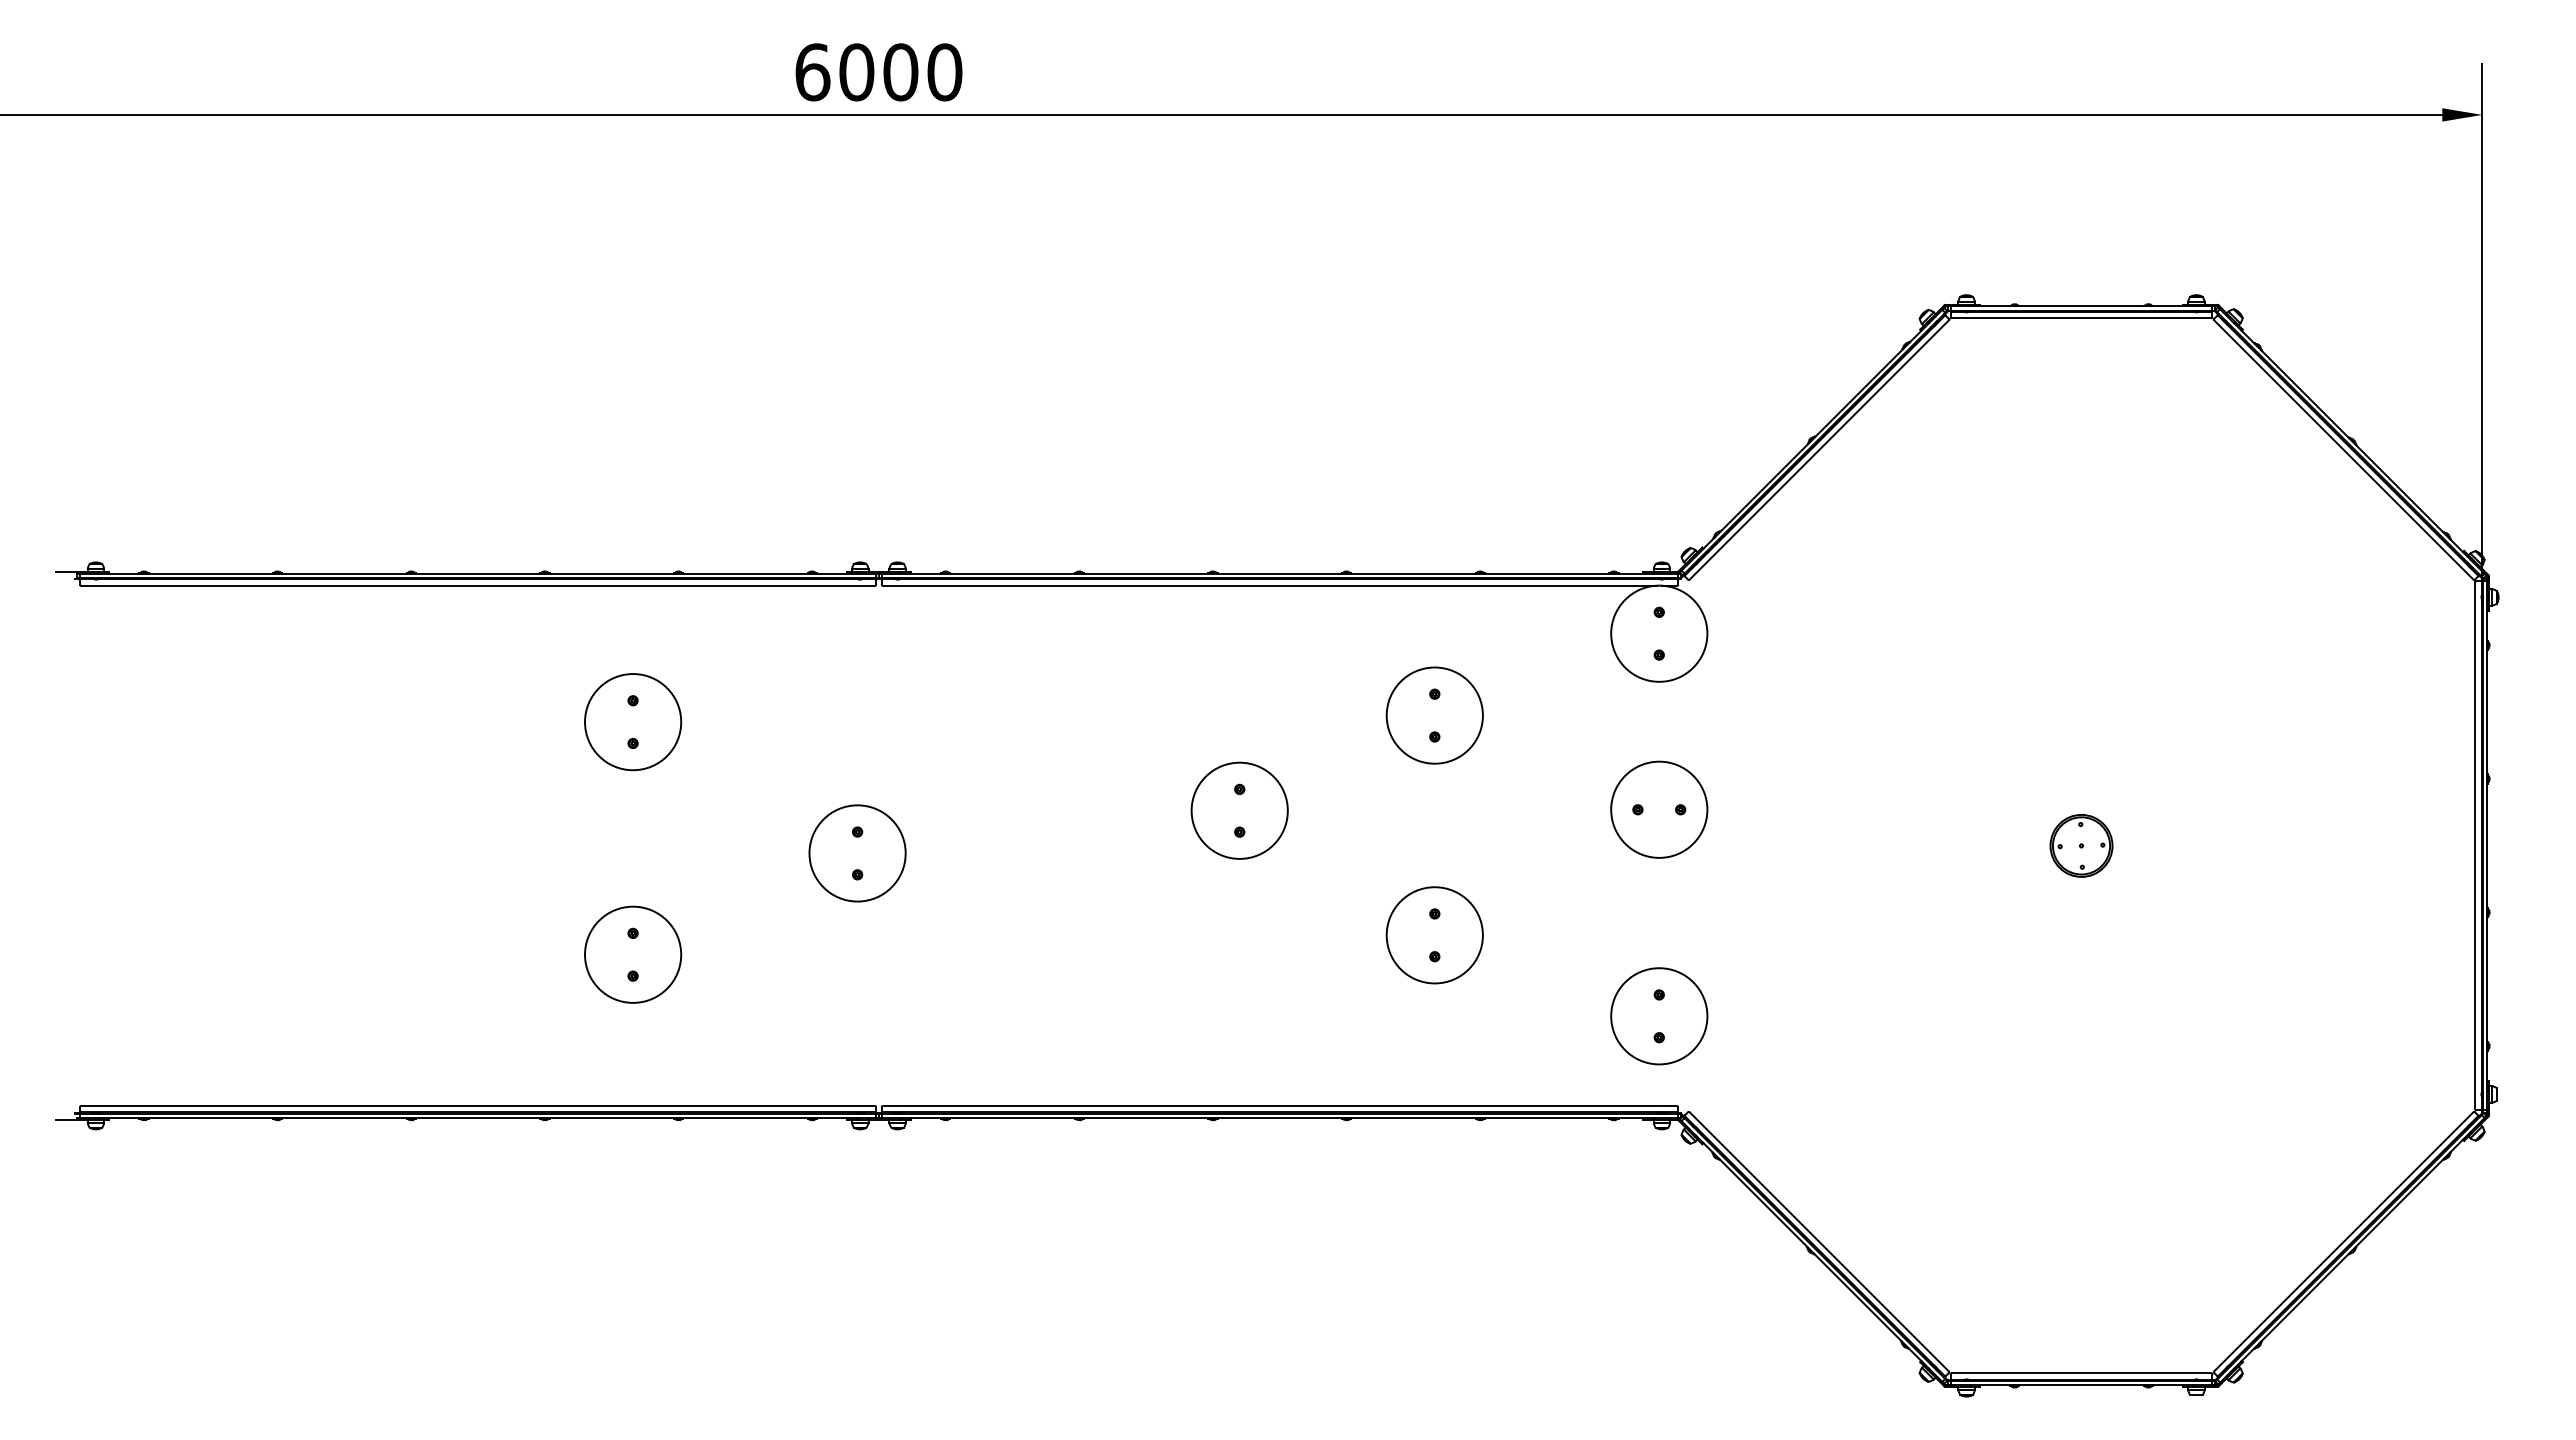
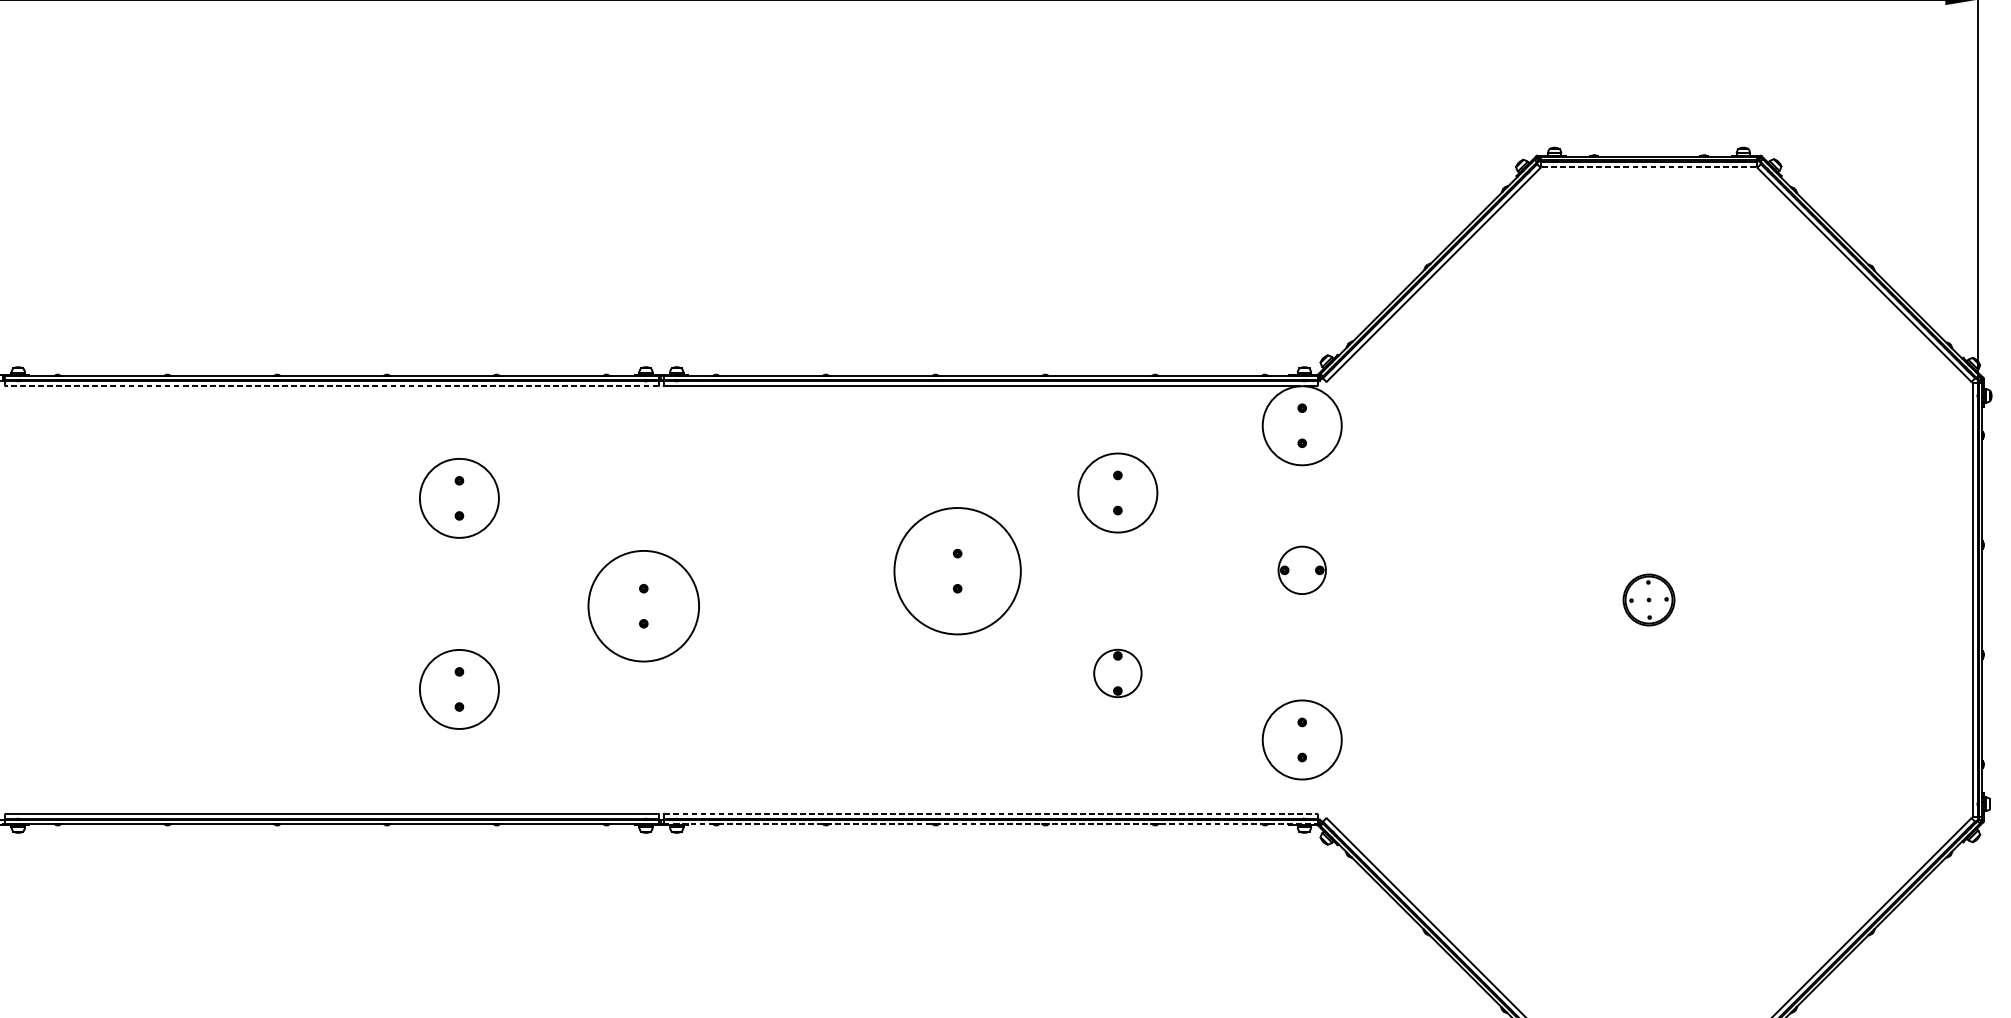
line: (2081, 318) -> (1649, 166), solid -> dashed
line: (477, 585) -> (331, 386), solid -> dashed
circle: (1659, 809) -> (1302, 570), size x0.6
circle: (1239, 810) -> (957, 570), size x1.6
circle: (857, 853) -> (643, 606), size x1.4
circle: (1434, 935) -> (1117, 673), size x0.6
line: (1280, 1106) -> (991, 814), solid -> dashed
line: (1280, 1118) -> (991, 823), solid -> dashed

